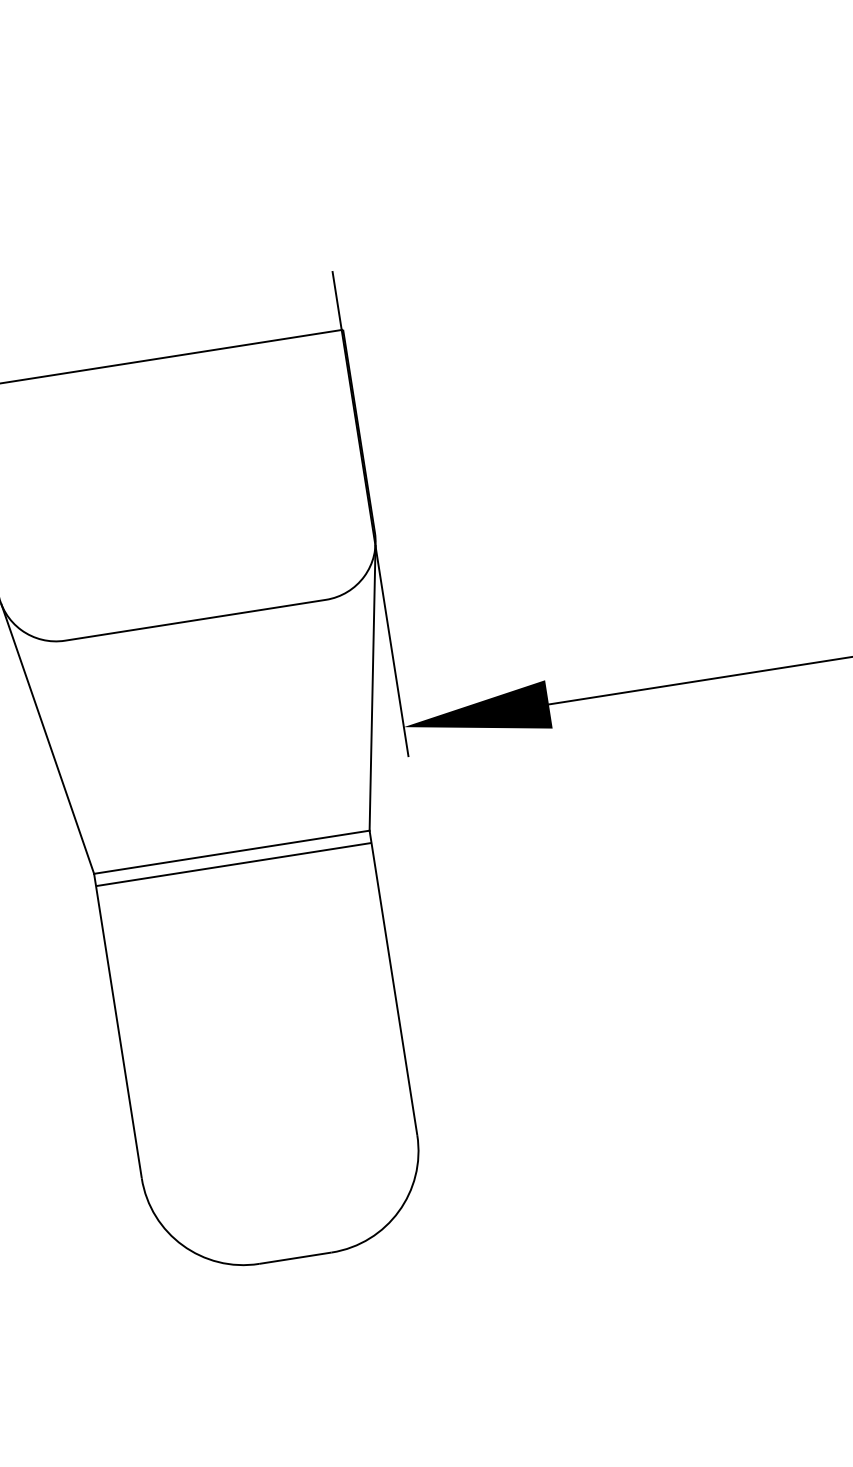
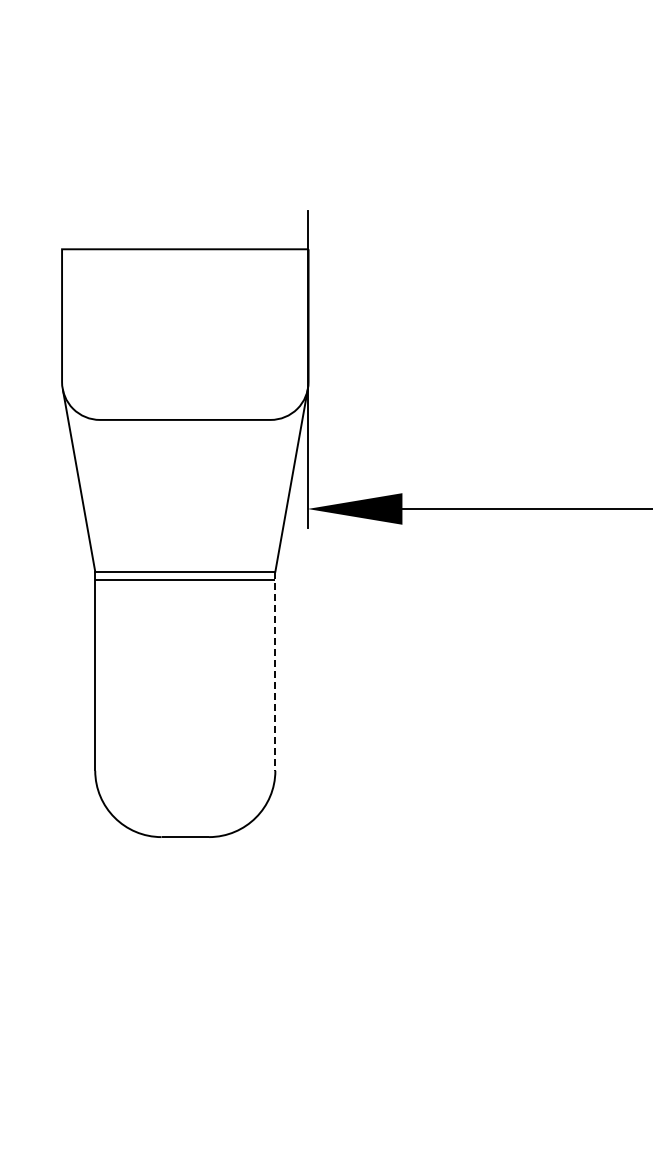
line: (393, 983) -> (275, 671), solid -> dashed

